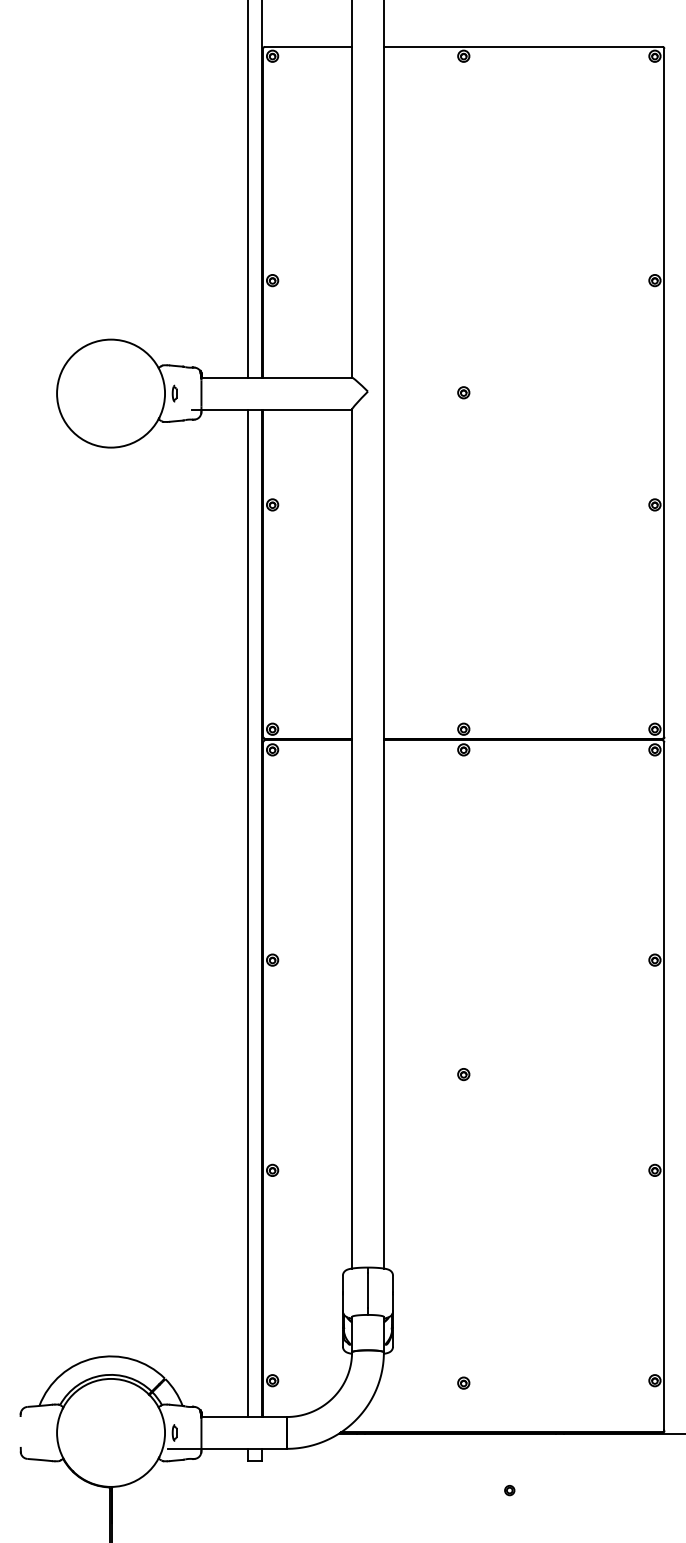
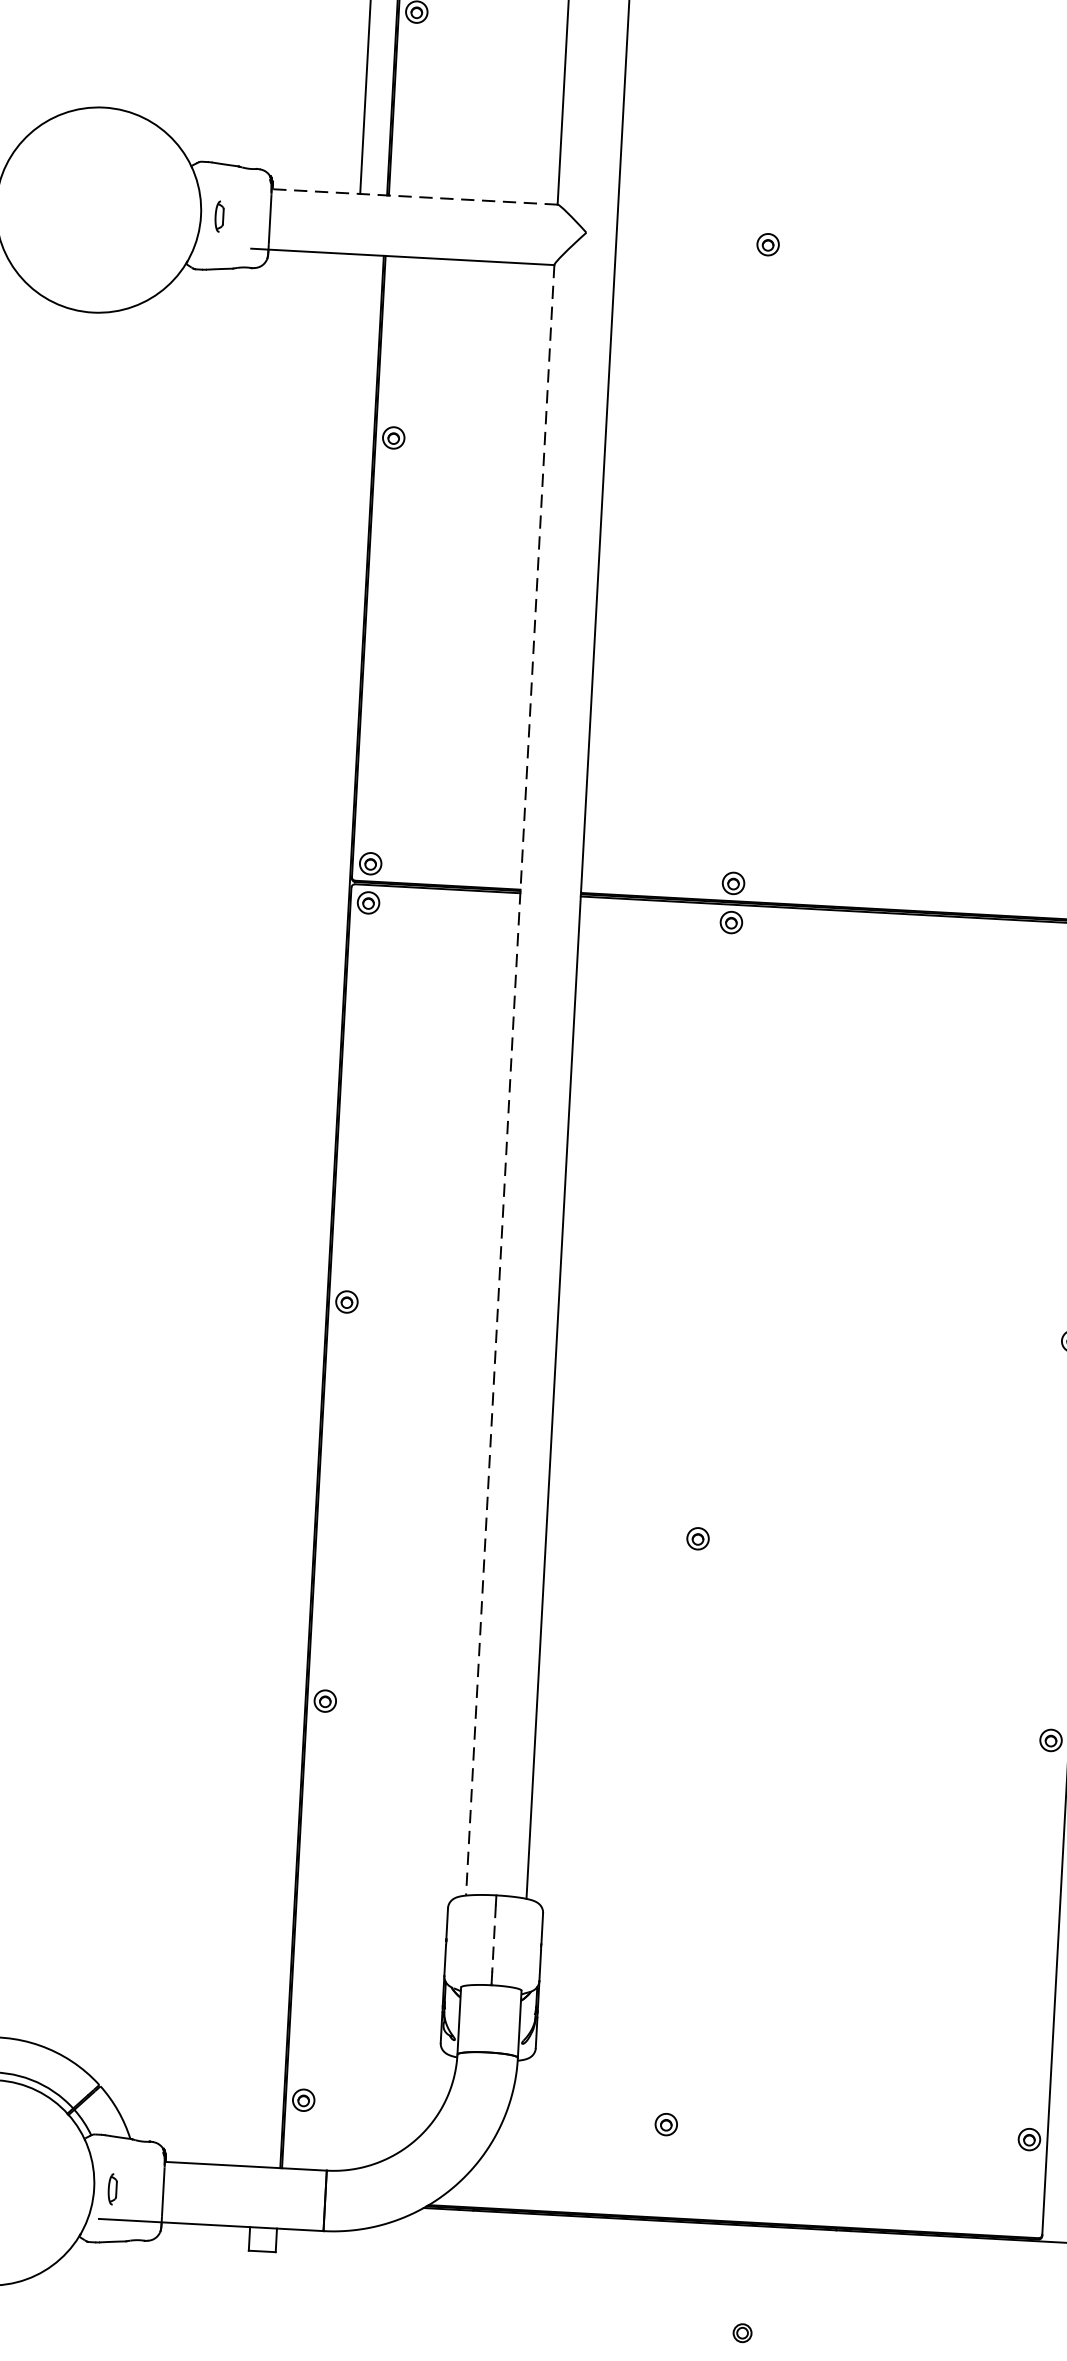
line: (276, 377) -> (414, 196), solid -> dashed
line: (352, 838) -> (511, 1079), solid -> dashed
line: (248, 913) -> (305, 1211), removed
line: (367, 1290) -> (493, 1938), solid -> dashed

